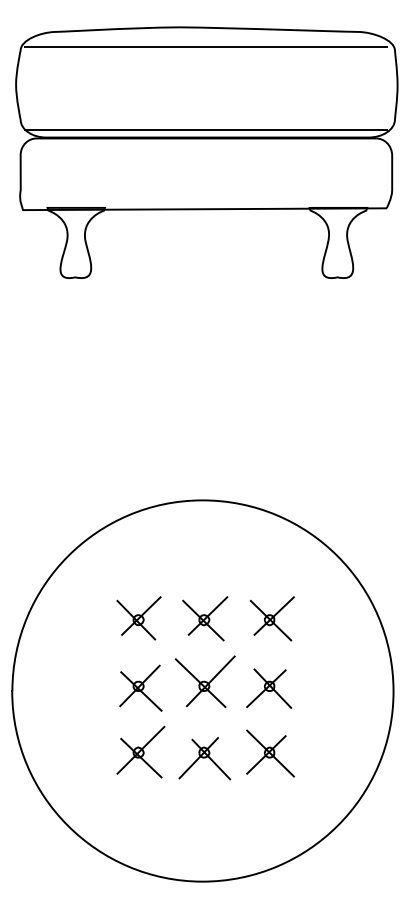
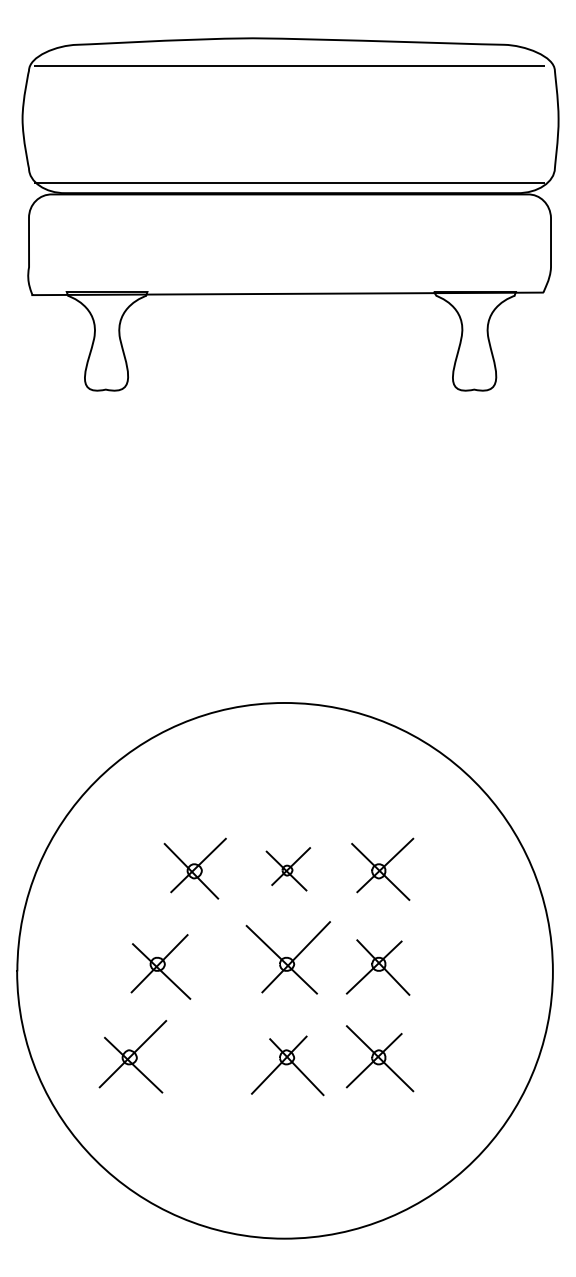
part: (205, 618) -> (288, 868), size x0.7
part: (140, 687) -> (160, 966), moved
part: (140, 751) -> (132, 1056), moved

